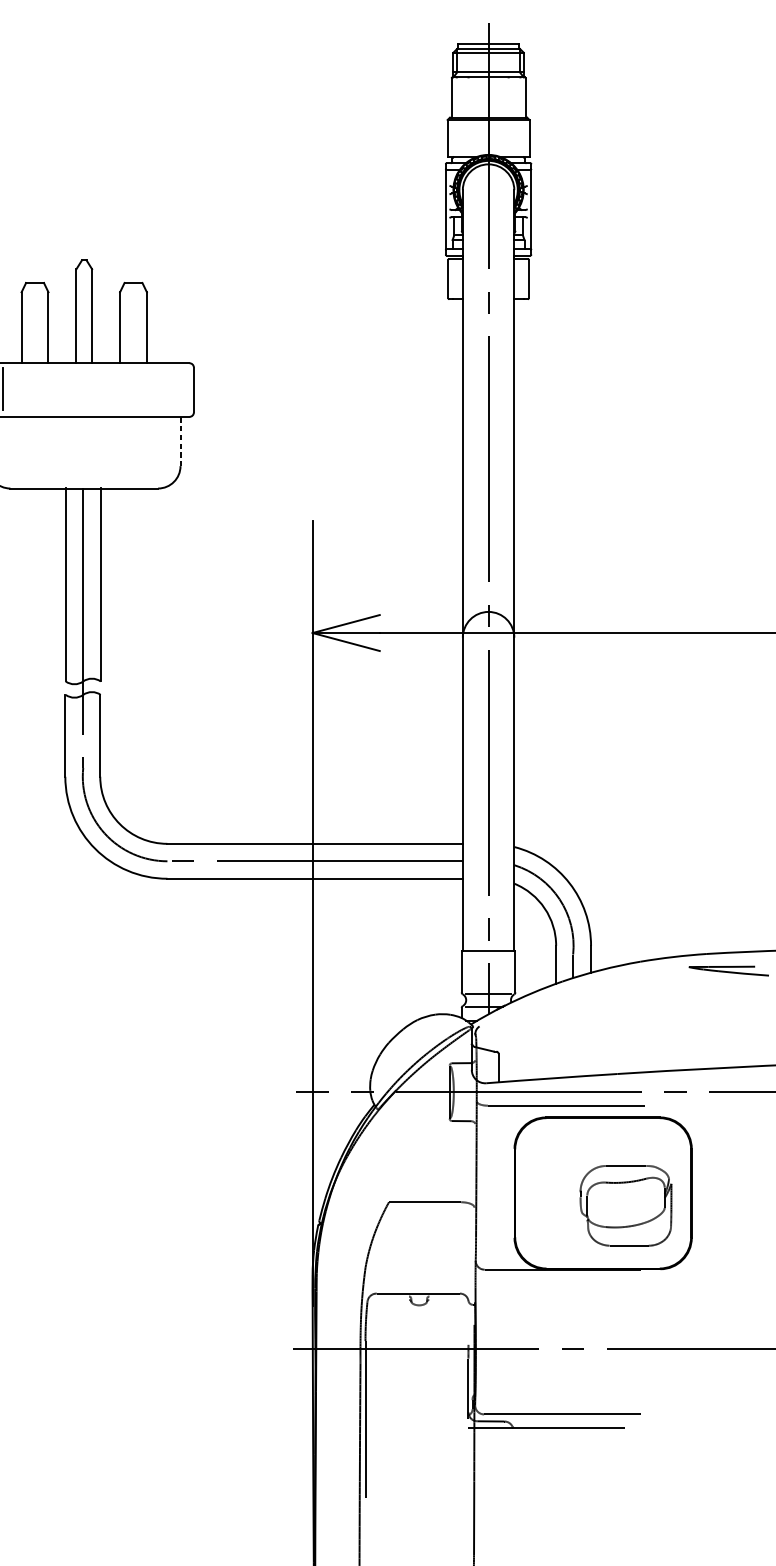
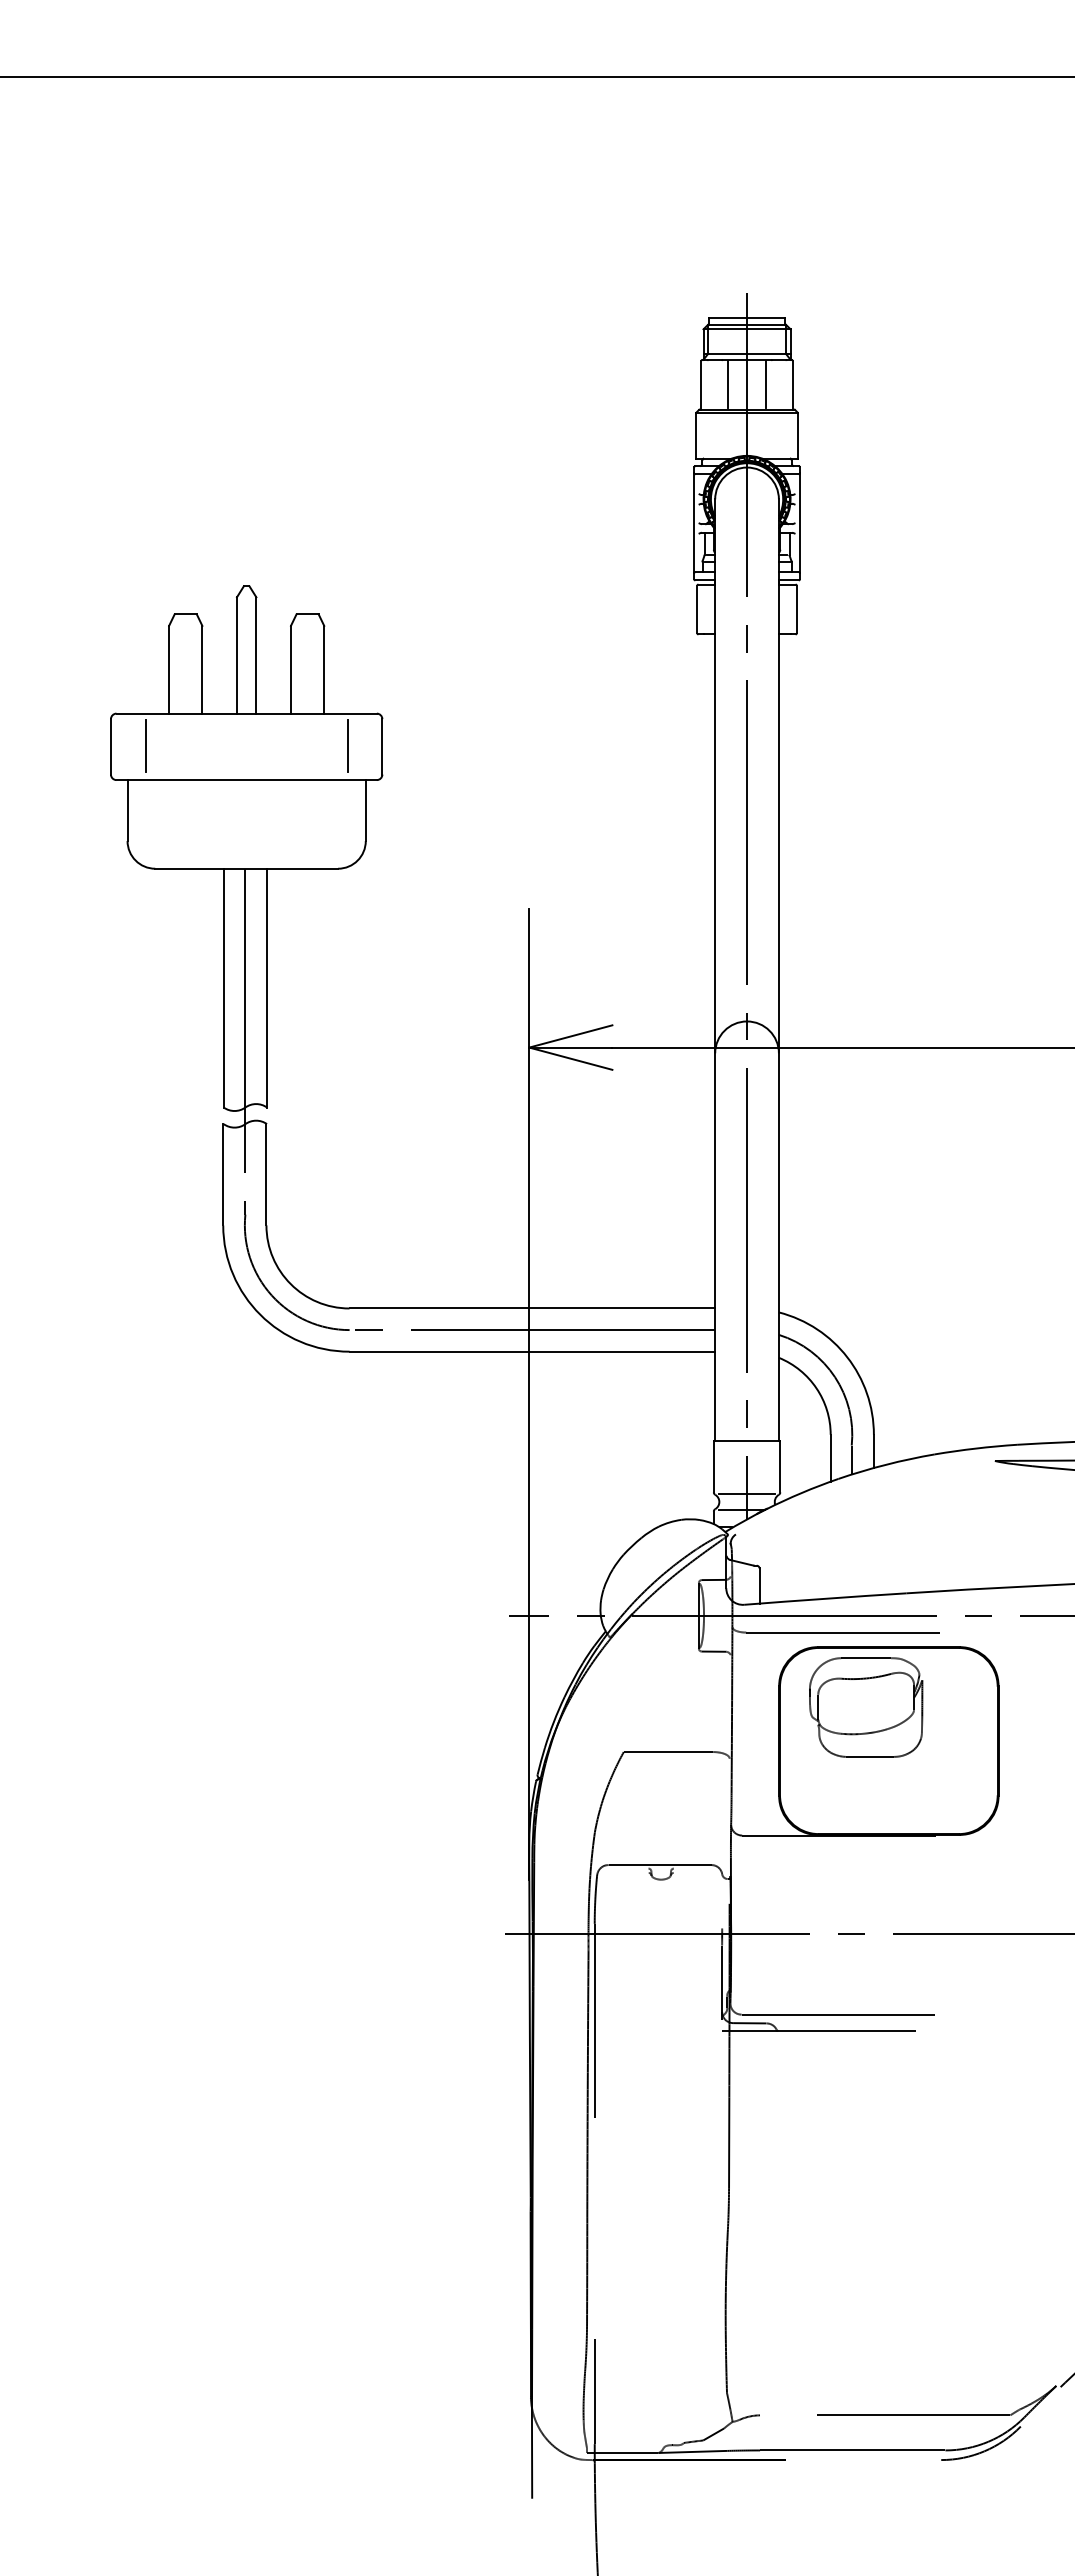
line: (473, 97) -> (728, 384), added
line: (503, 97) -> (765, 384), added
line: (165, 388) -> (347, 745), added
line: (180, 442) -> (365, 811), dashed -> solid
part: (626, 1205) -> (866, 1707), moved

